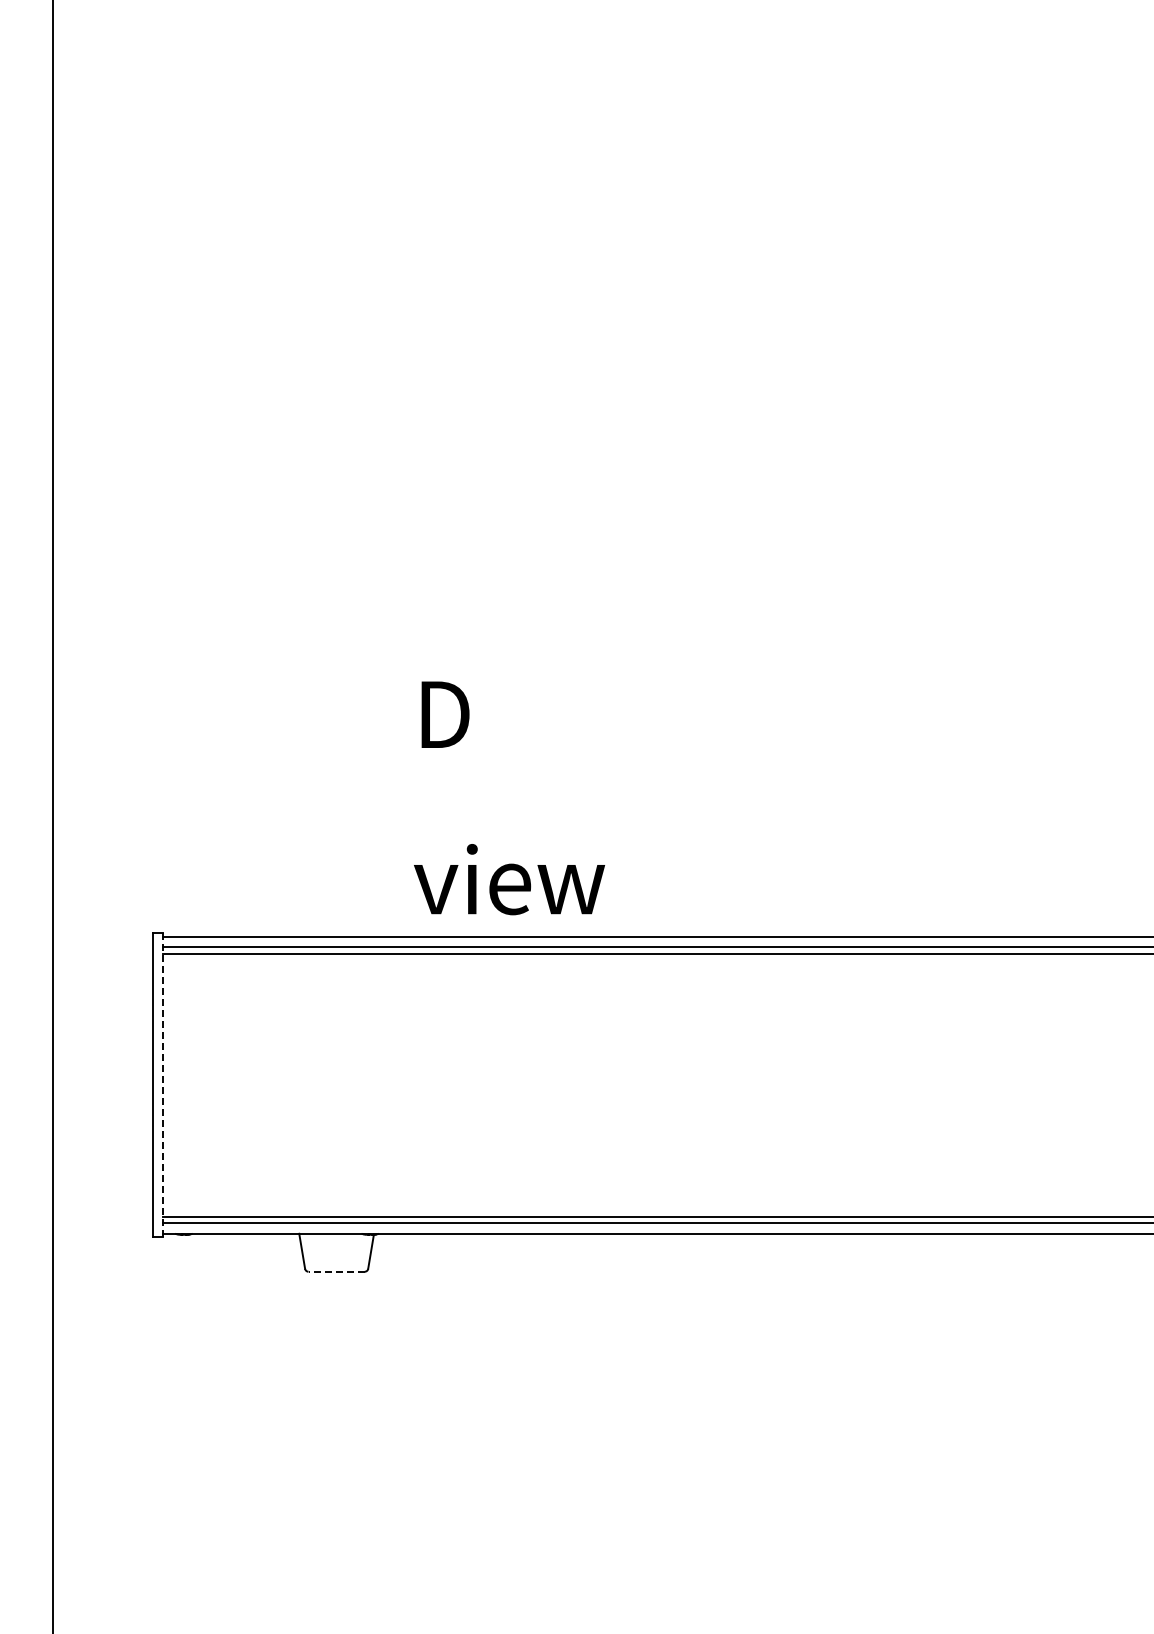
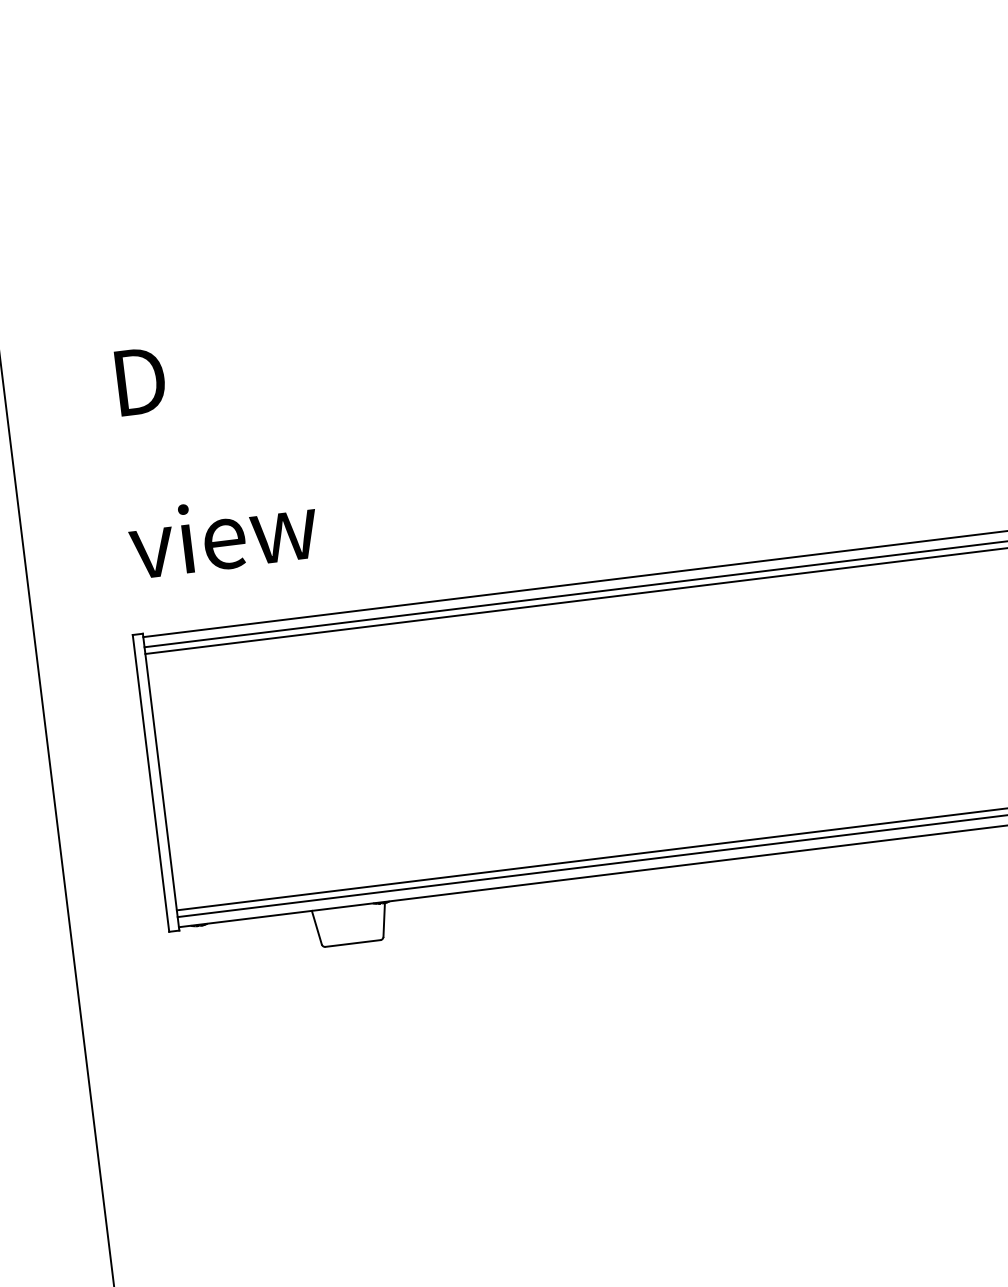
text: (509, 798) -> (213, 455), moved
line: (163, 1085) -> (161, 782), dashed -> solid
line: (336, 1271) -> (352, 943), dashed -> solid

